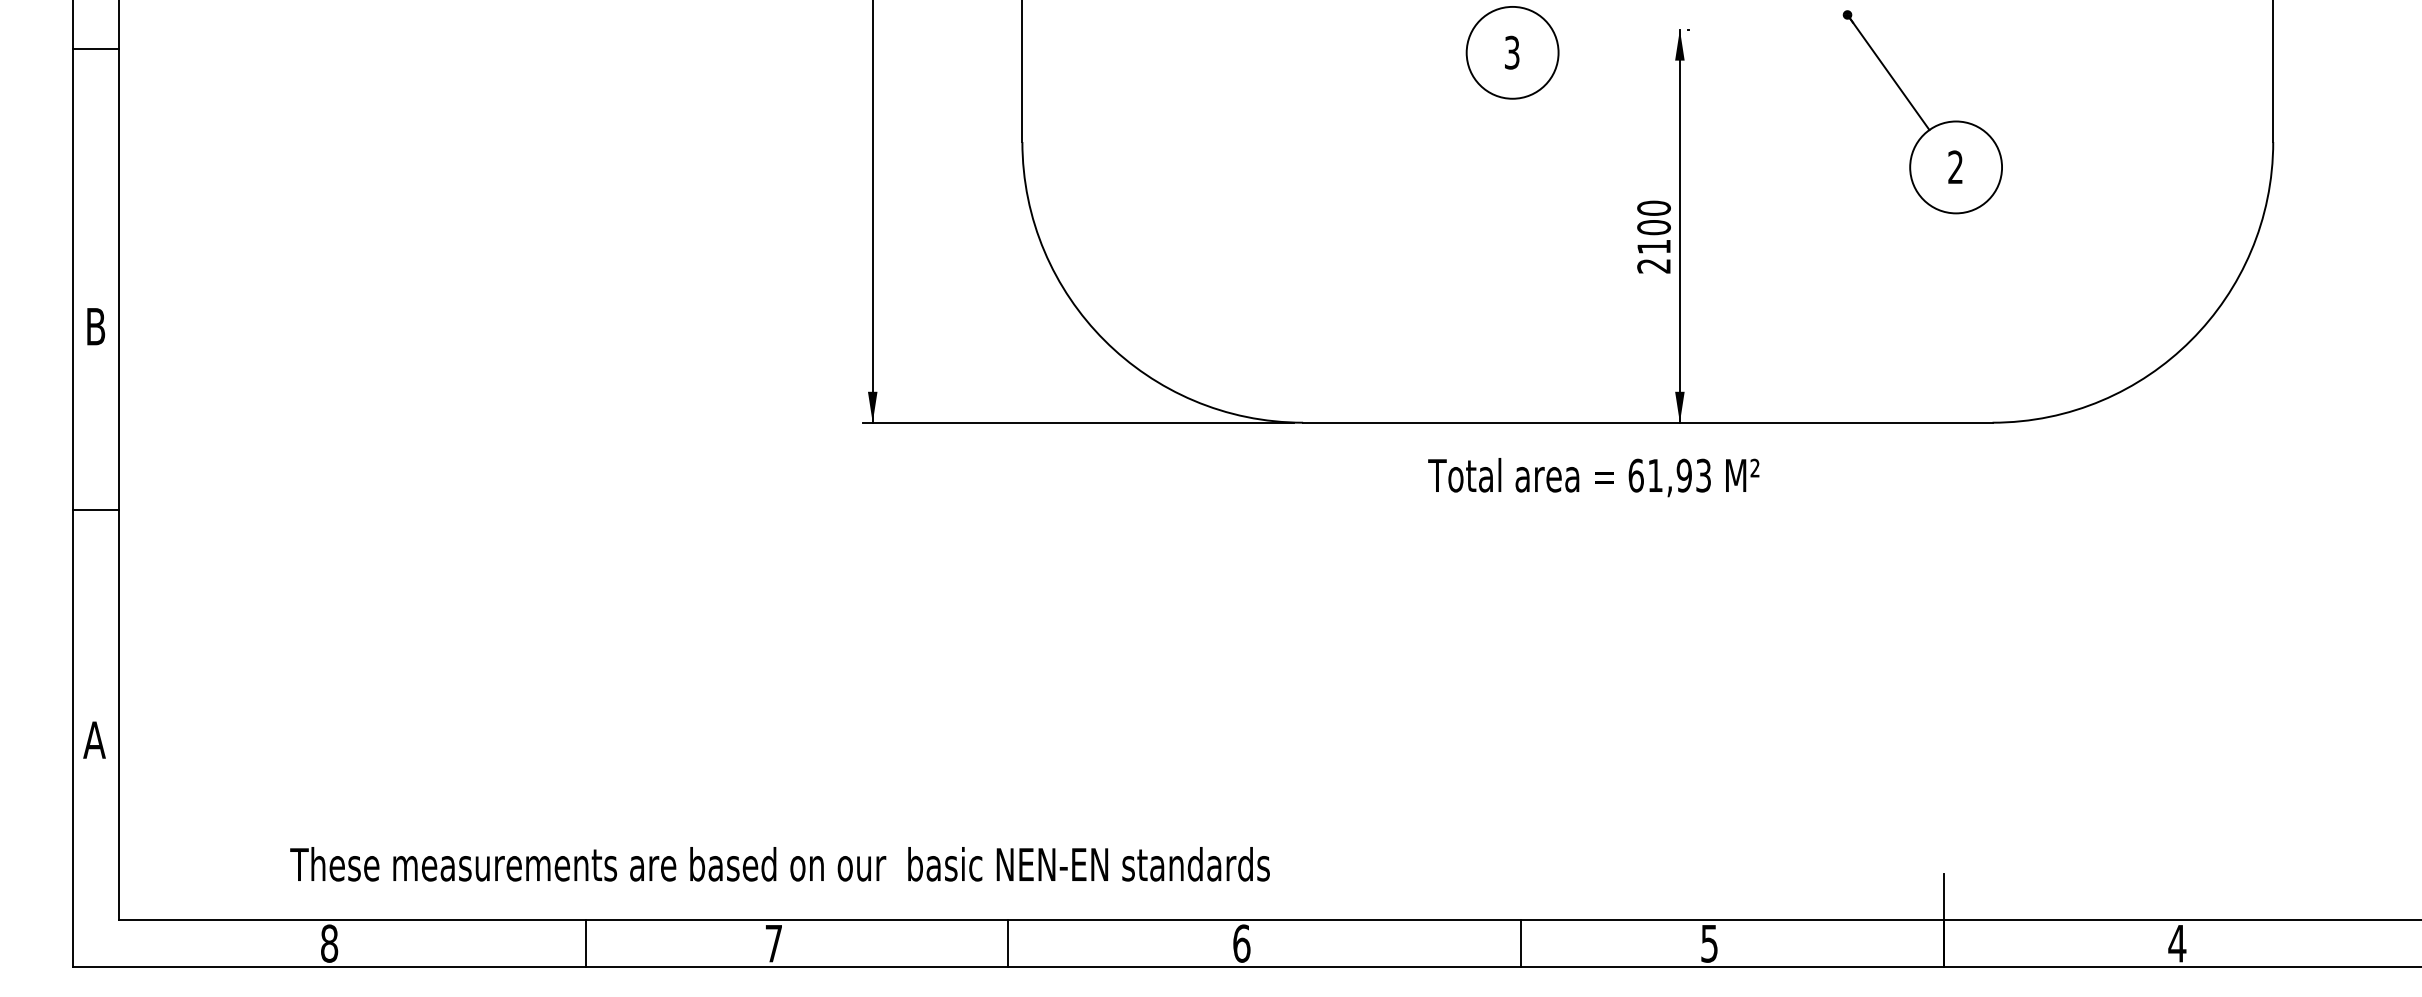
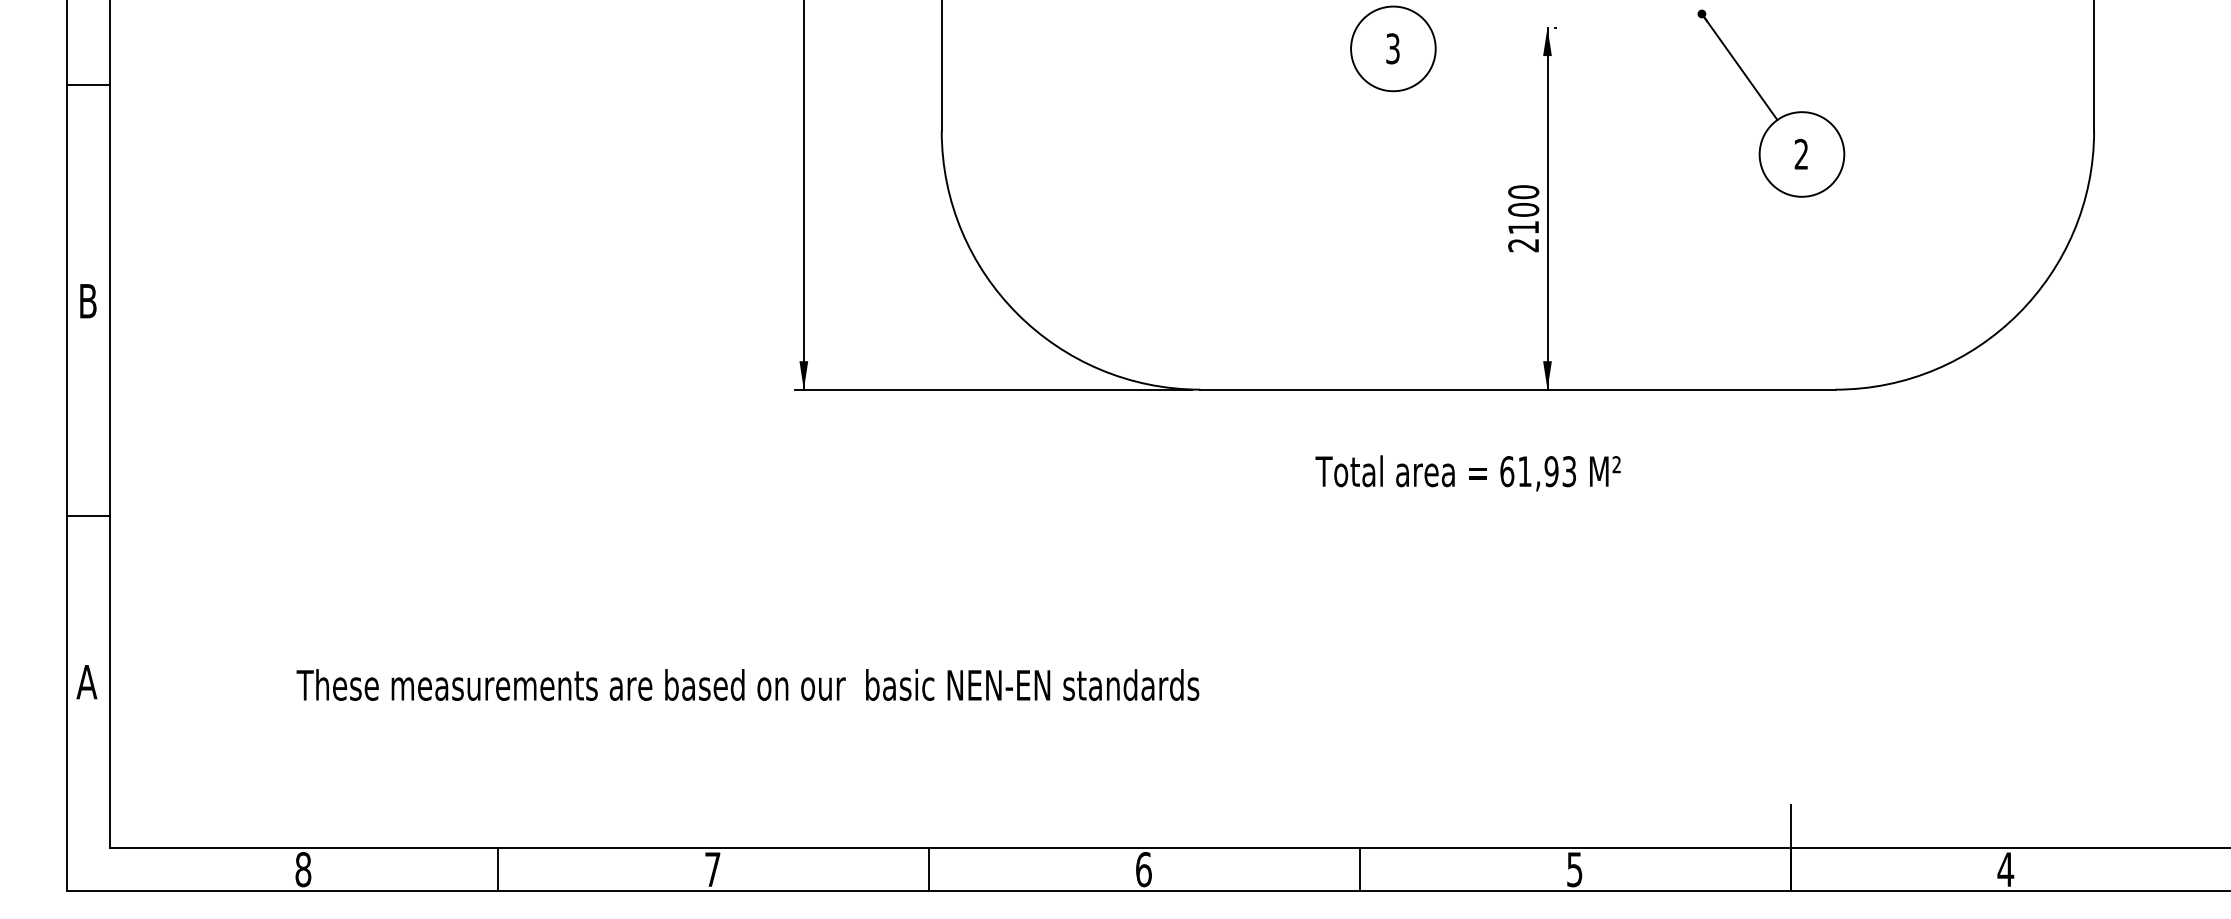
line: (95, 49) -> (87, 85), moved
text: (1593, 477) -> (1467, 473), moved
line: (95, 510) -> (87, 516), moved
text: (779, 864) -> (747, 685), moved
line: (586, 943) -> (497, 869), moved
line: (1521, 943) -> (1360, 869), moved

